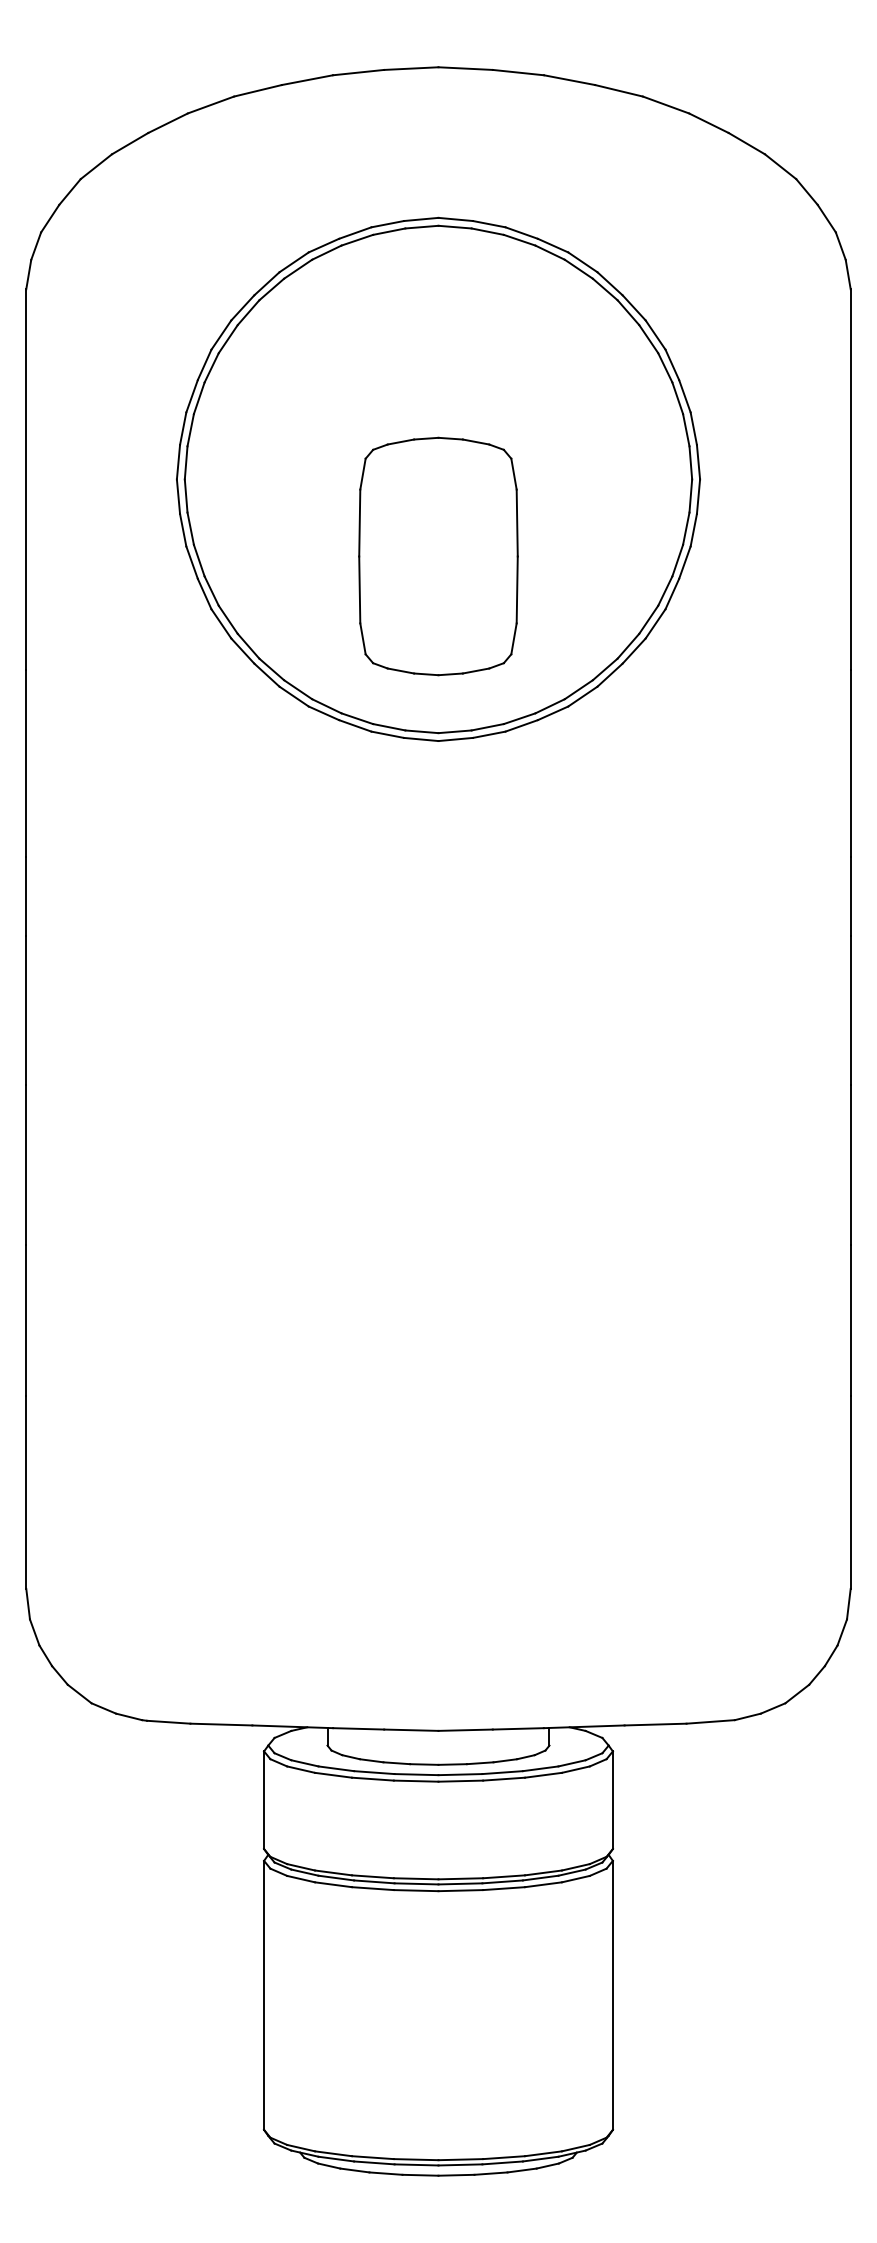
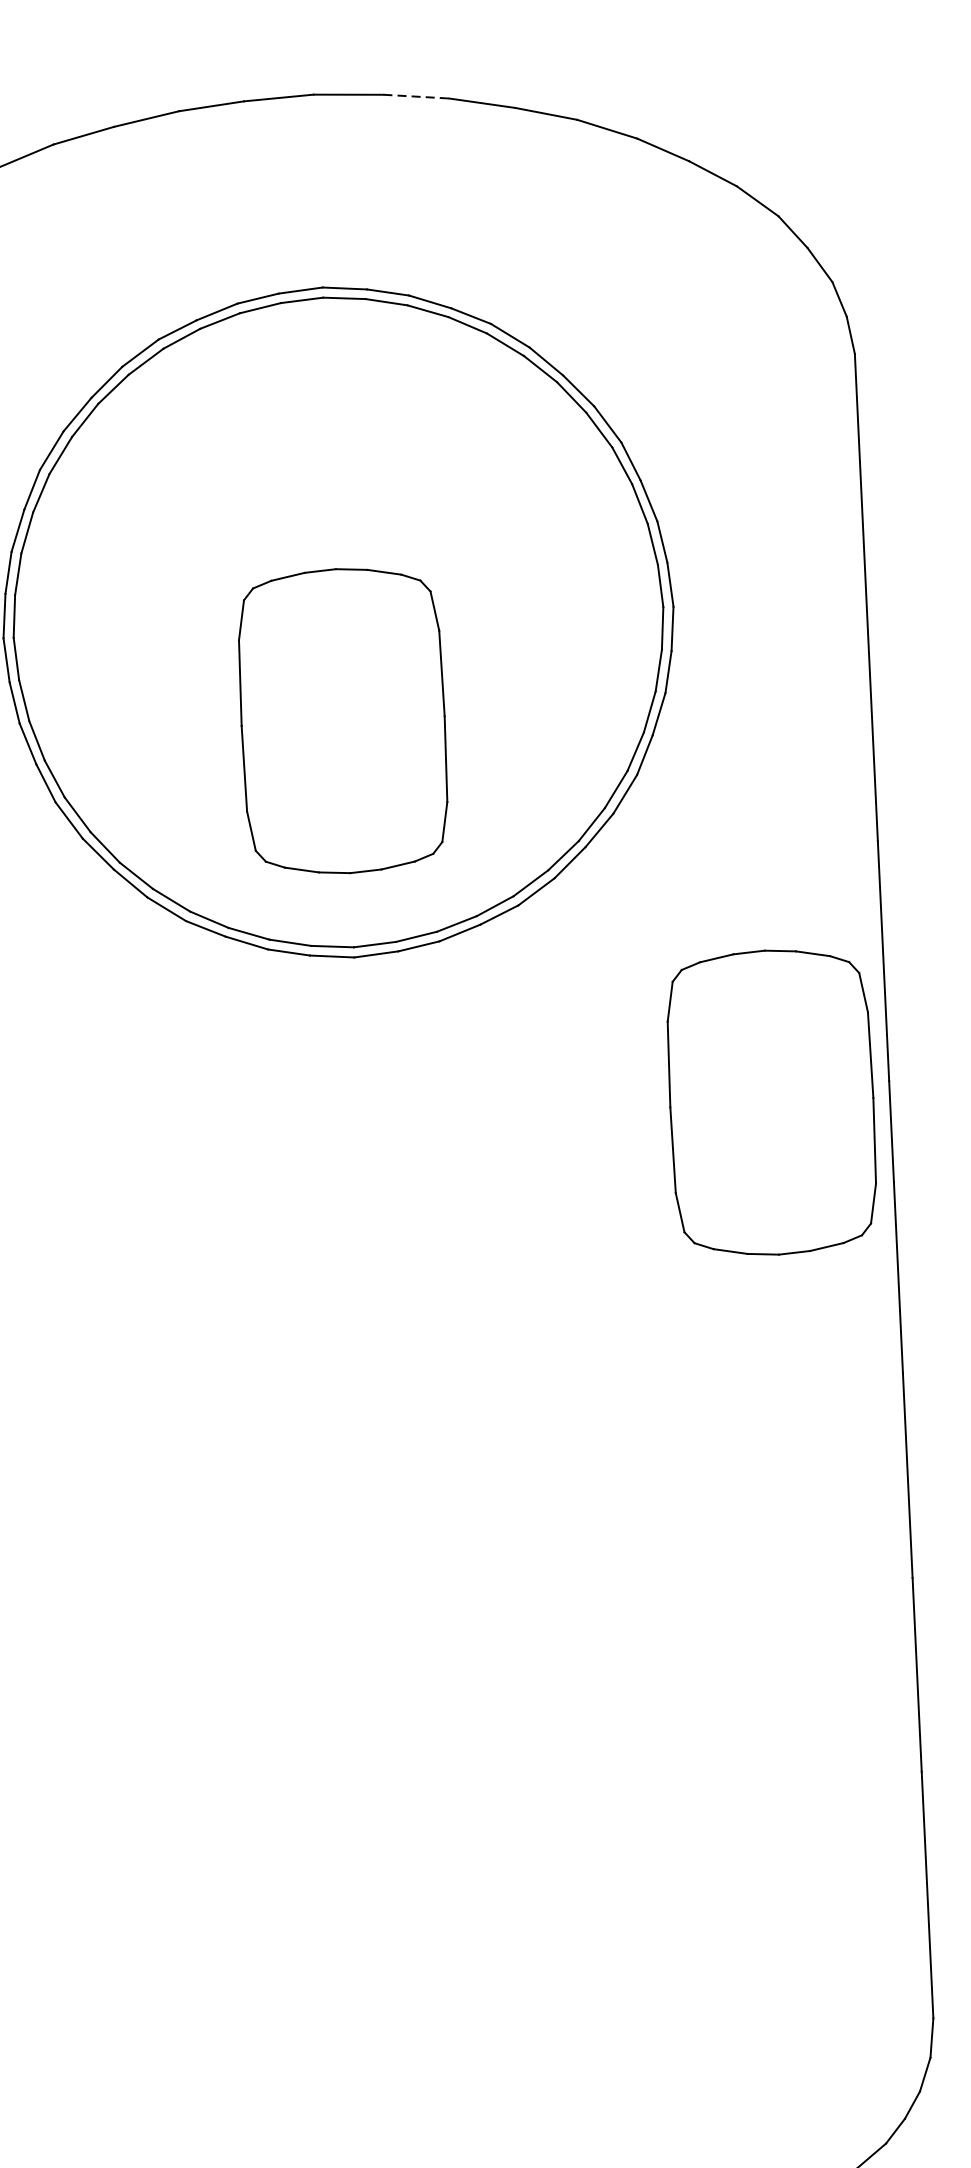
line: (518, 72) -> (416, 96), solid -> dashed
part: (758, 869) -> (771, 1102), added

